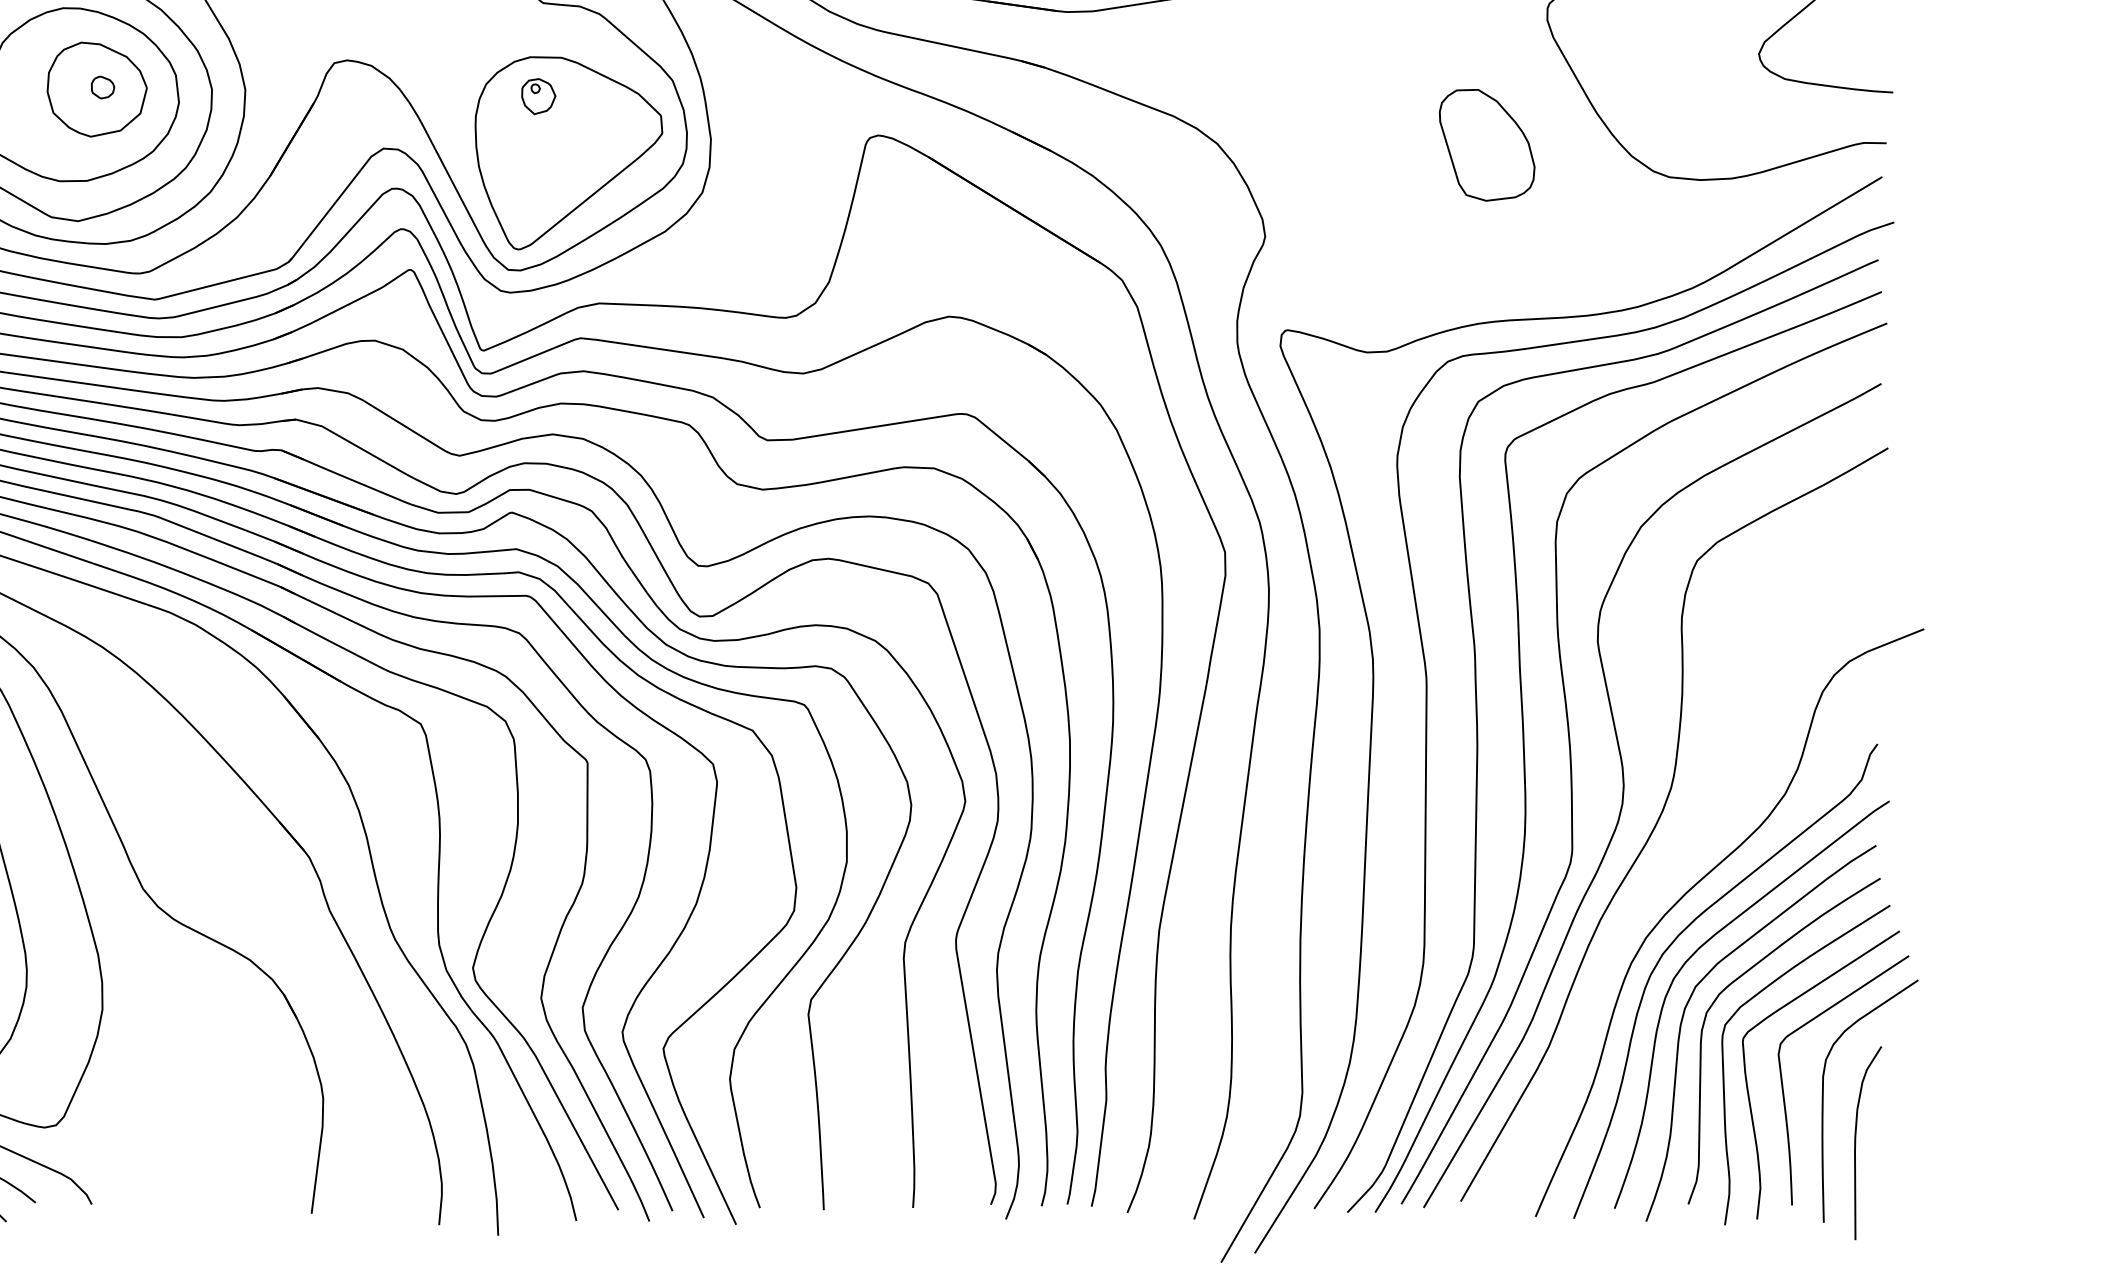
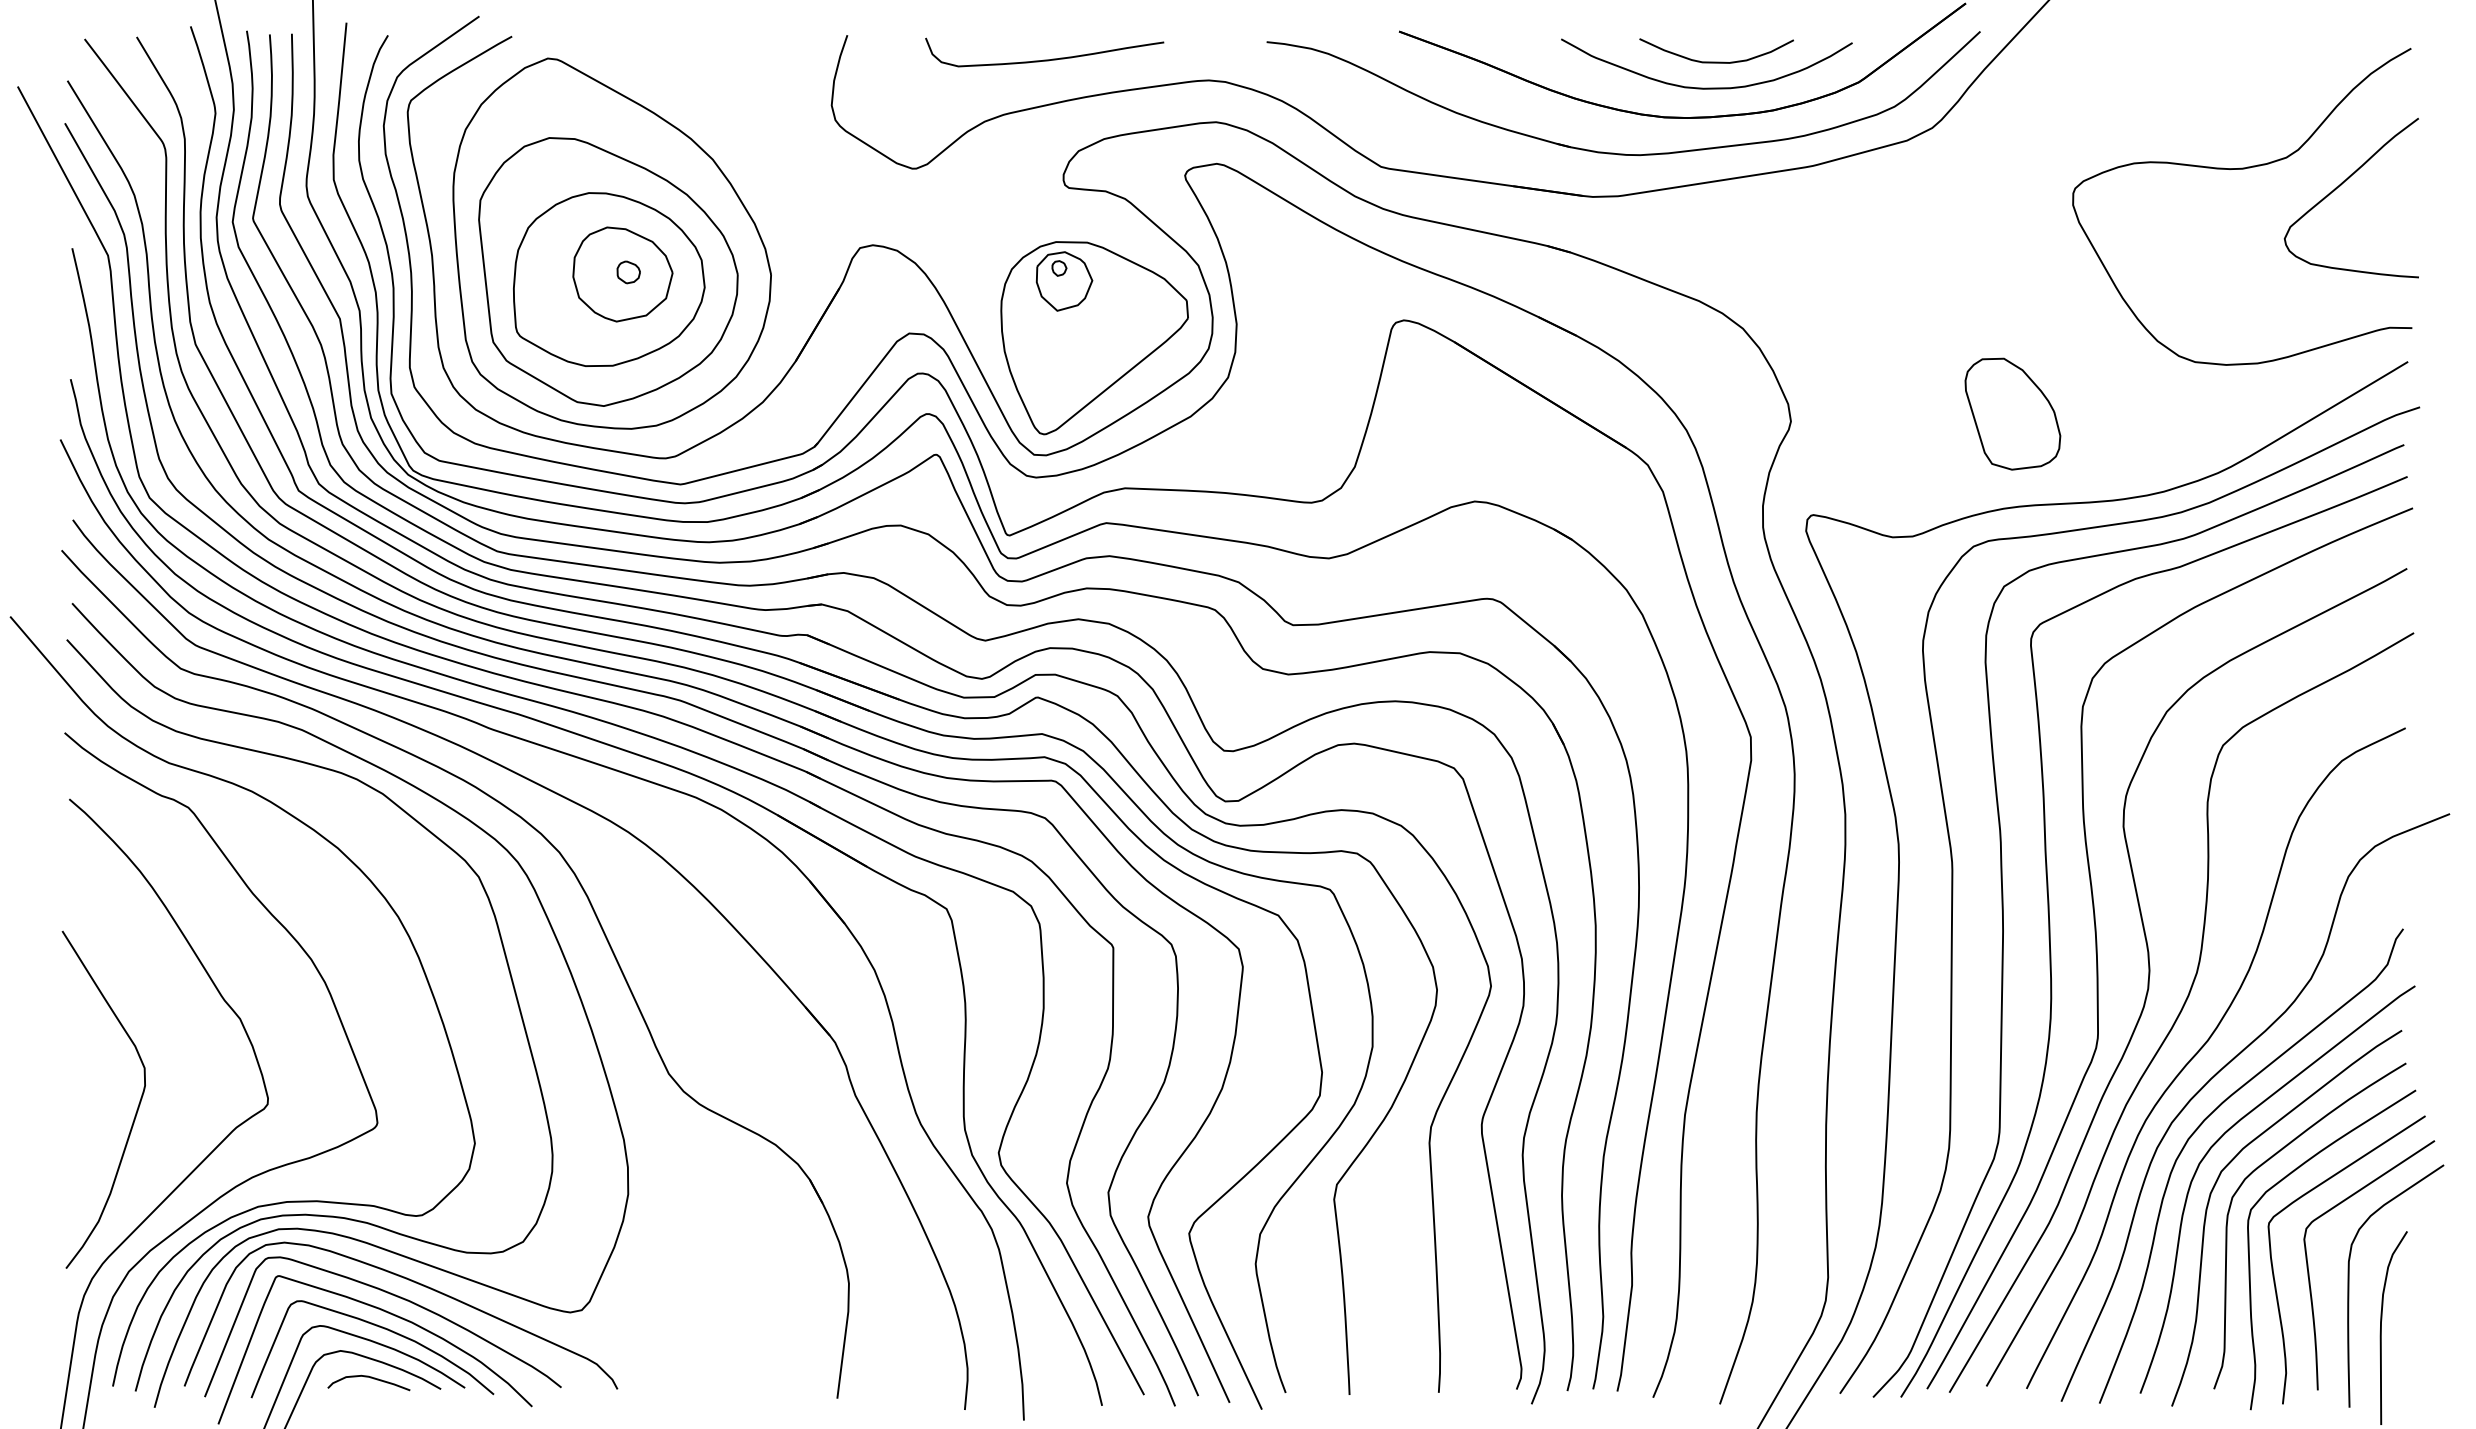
part: (538, 96) -> (1064, 281), size x1.67
part: (1486, 144) -> (2012, 413), moved
curve: (1678, 861) -> (2204, 1046), added

